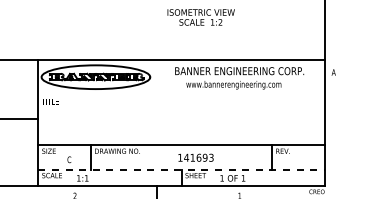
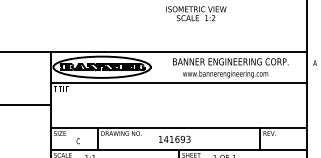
line: (181, 95) -> (178, 83), added
text: (195, 157) -> (174, 139), moved
line: (182, 169) -> (179, 149), dashed -> solid

